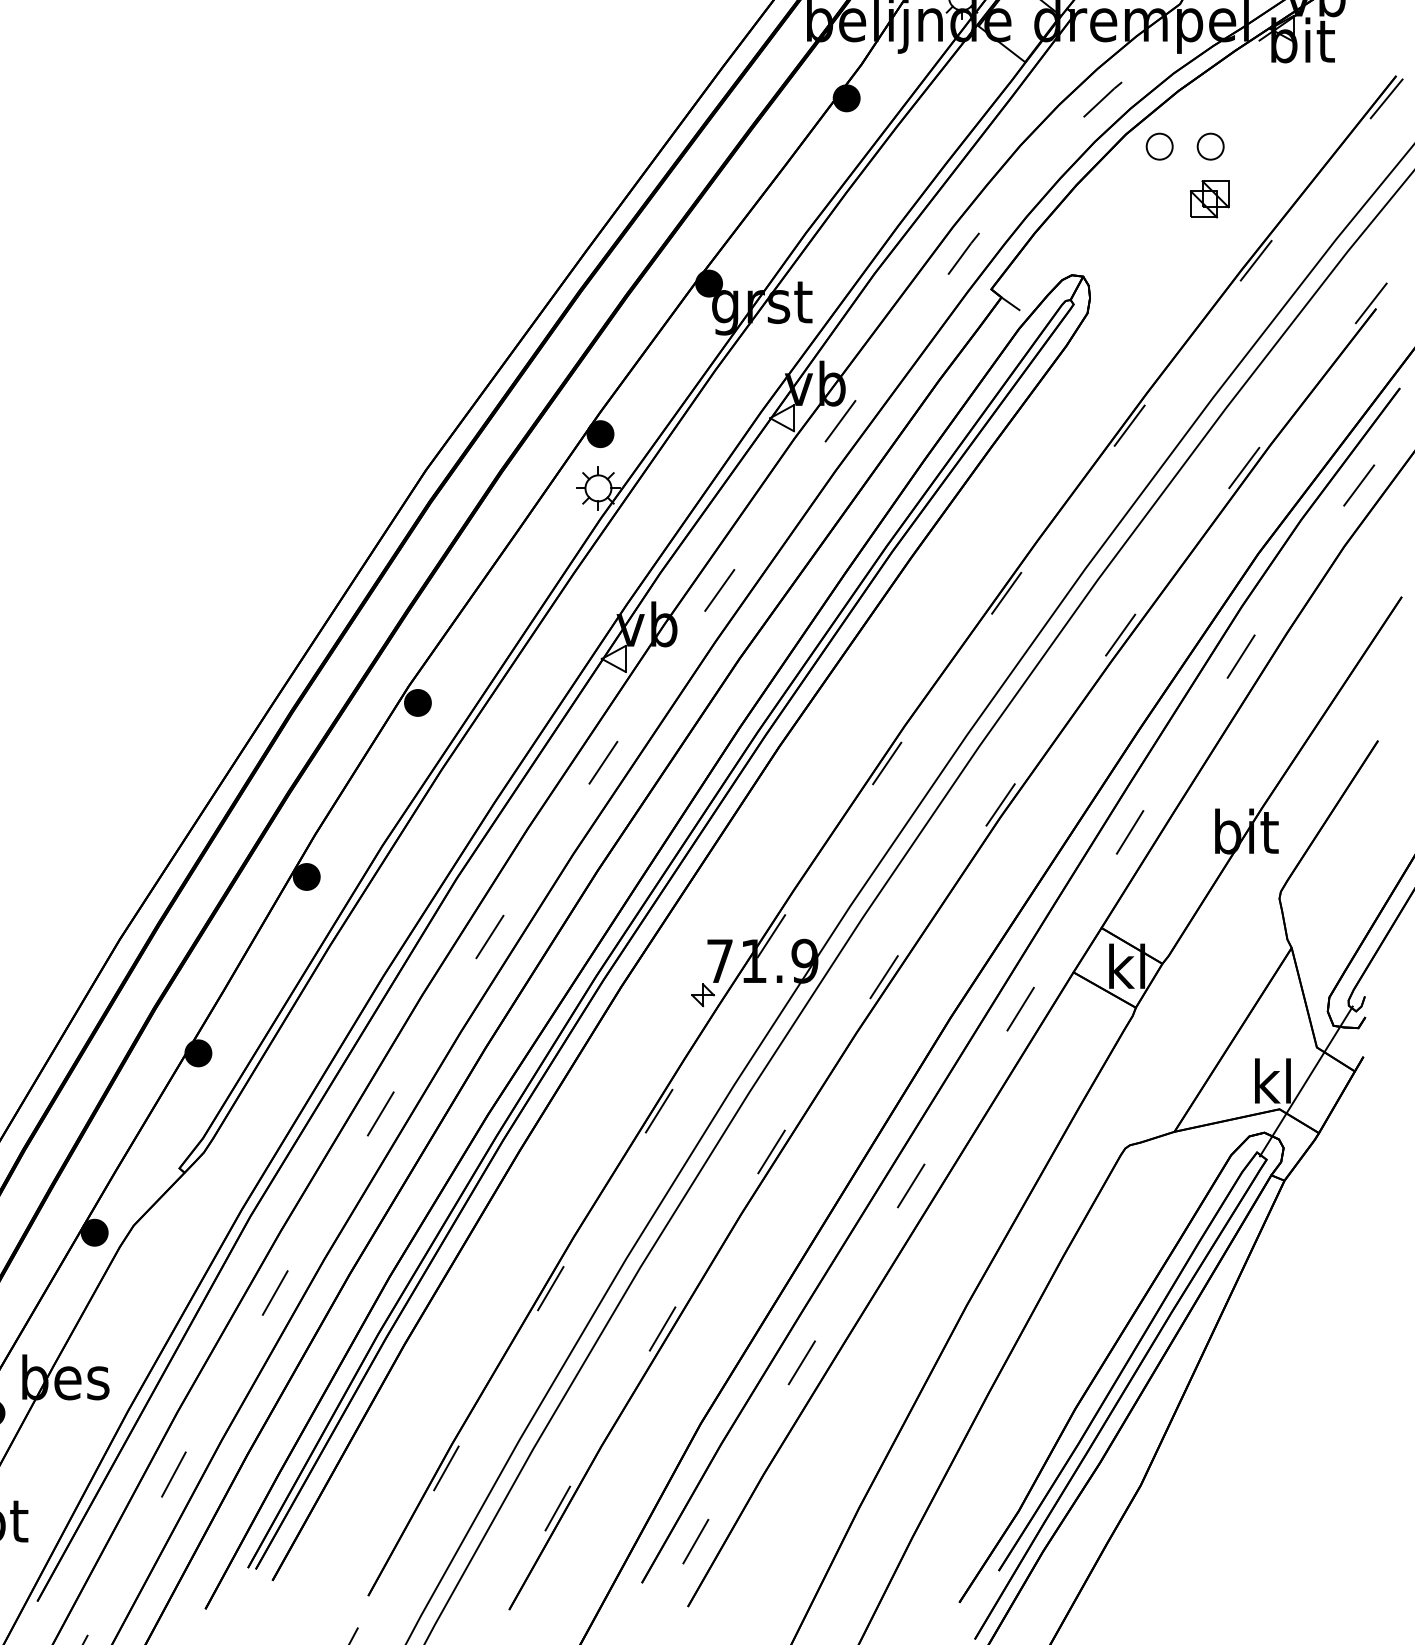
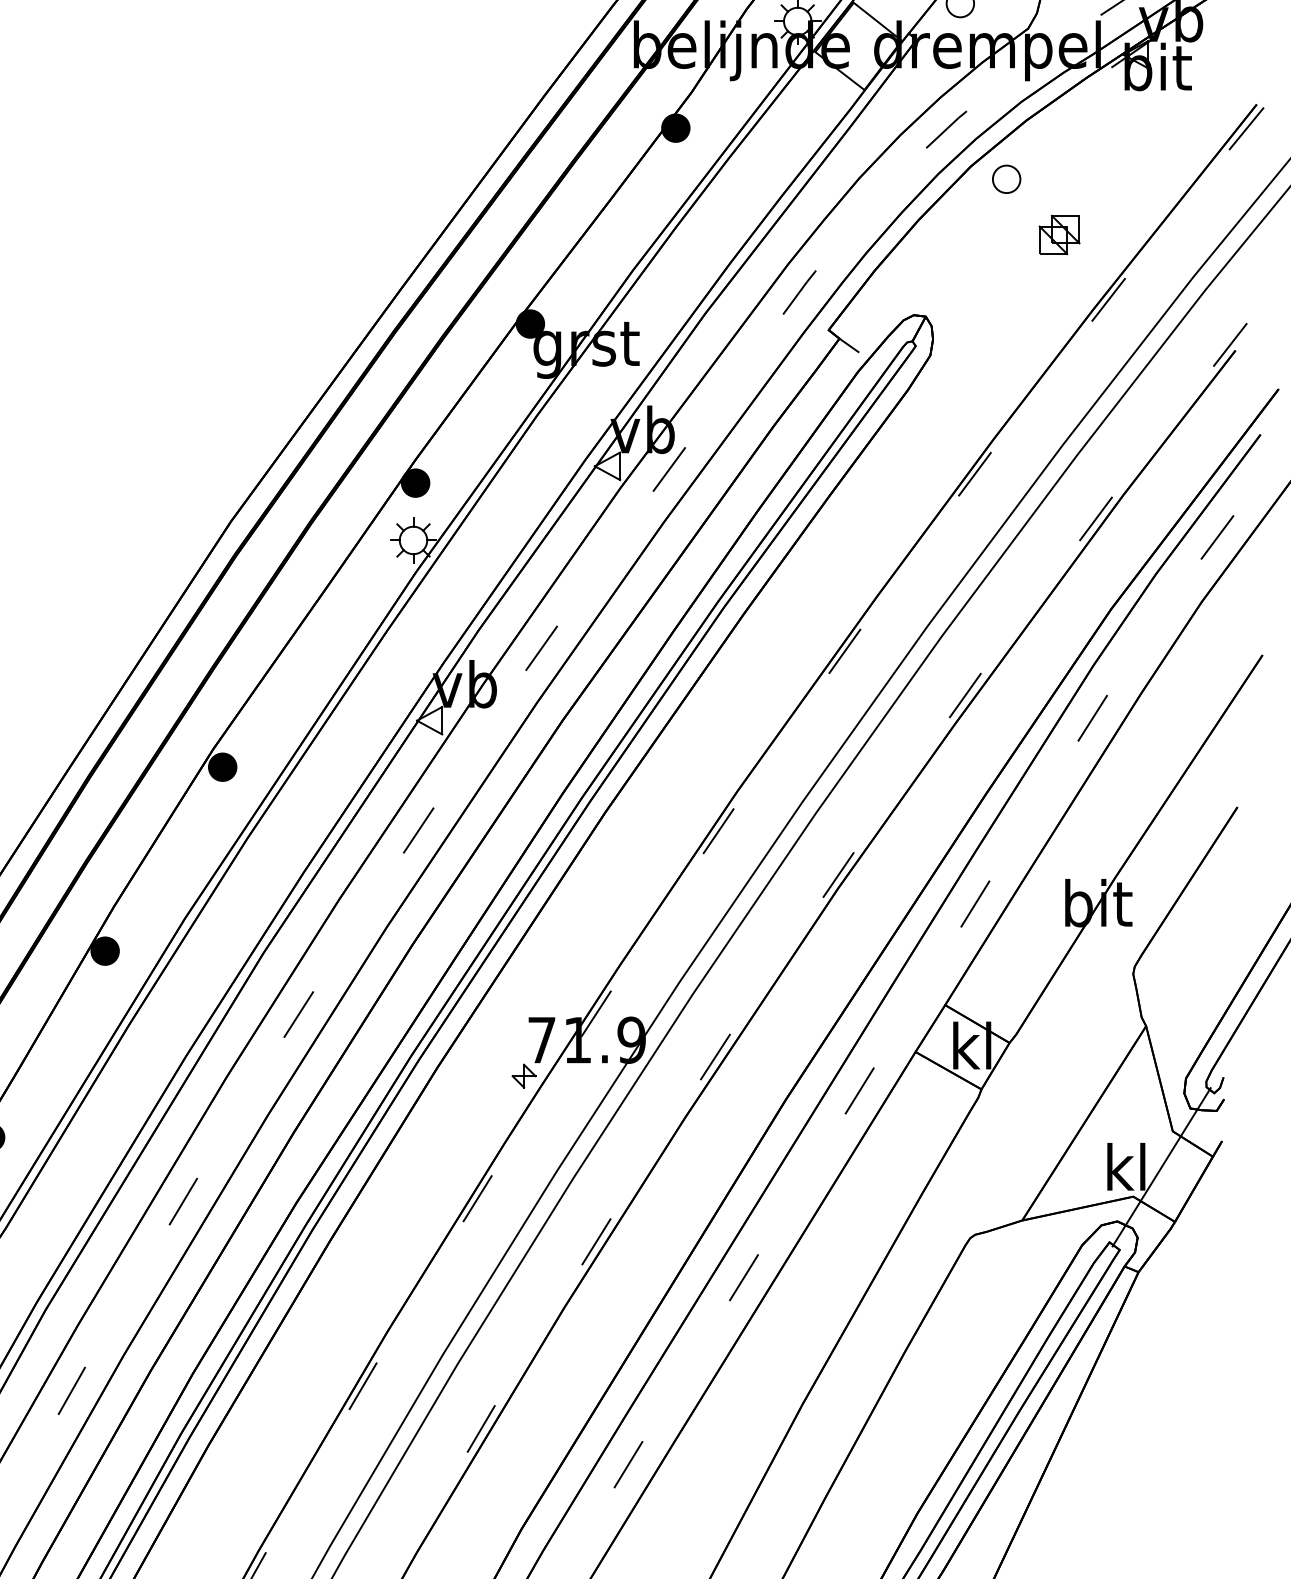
part: (1210, 146) -> (1060, 179), removed

